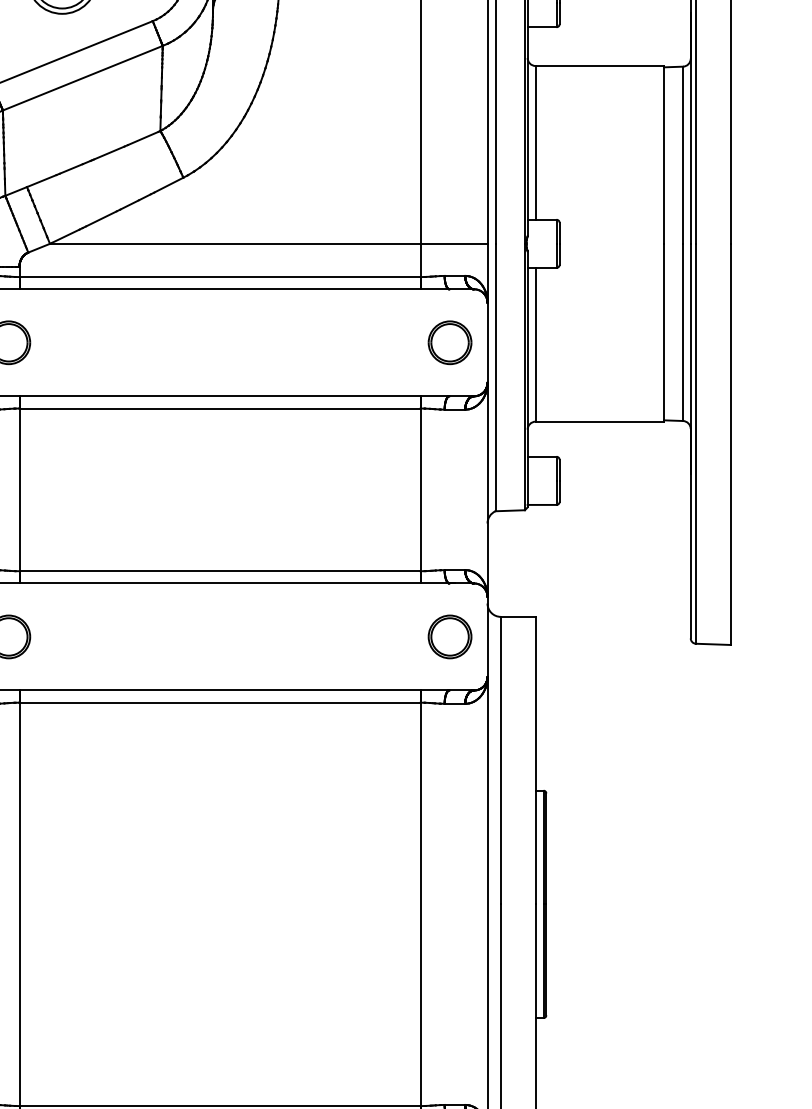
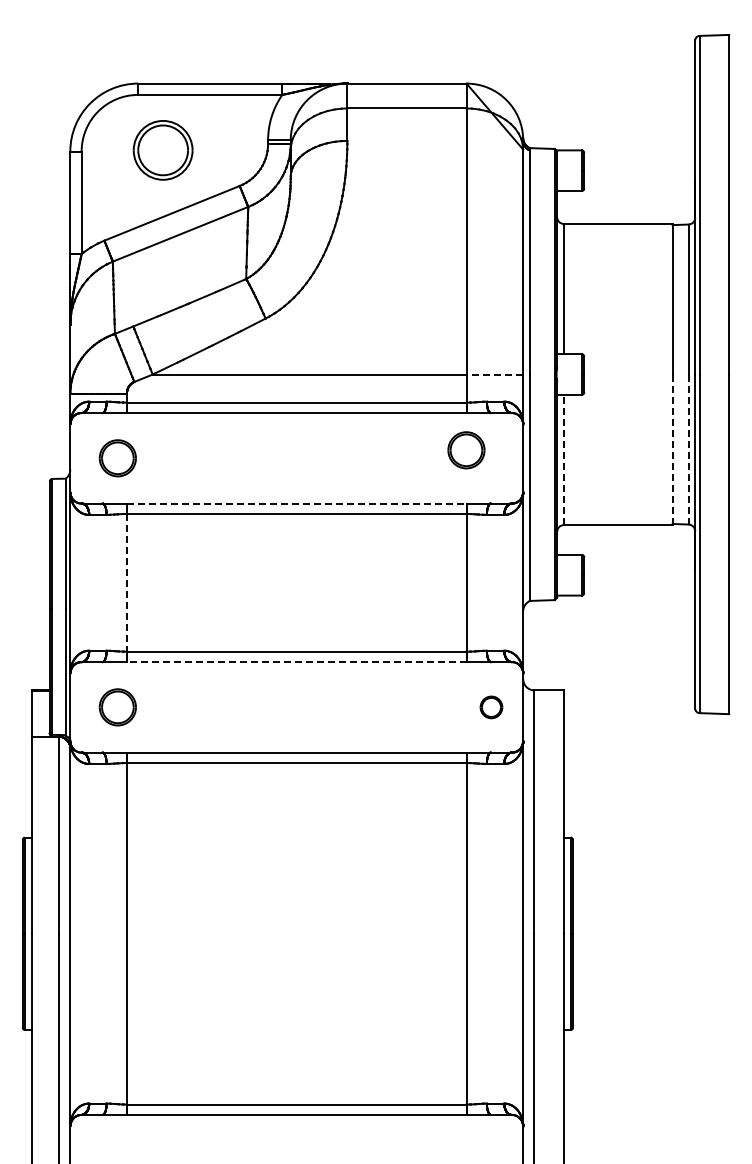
line: (453, 243) -> (494, 374), solid -> dashed
line: (682, 332) -> (688, 449), solid -> dashed
line: (663, 333) -> (672, 450), solid -> dashed
part: (450, 343) -> (466, 450), moved
line: (535, 344) -> (563, 459), solid -> dashed
line: (219, 396) -> (296, 503), solid -> dashed
line: (19, 489) -> (126, 582), solid -> dashed
line: (219, 583) -> (296, 662), solid -> dashed
part: (450, 637) -> (491, 707), size x0.6

